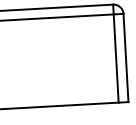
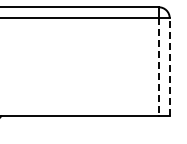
line: (125, 57) -> (169, 66), solid -> dashed
line: (115, 58) -> (158, 67), solid -> dashed

